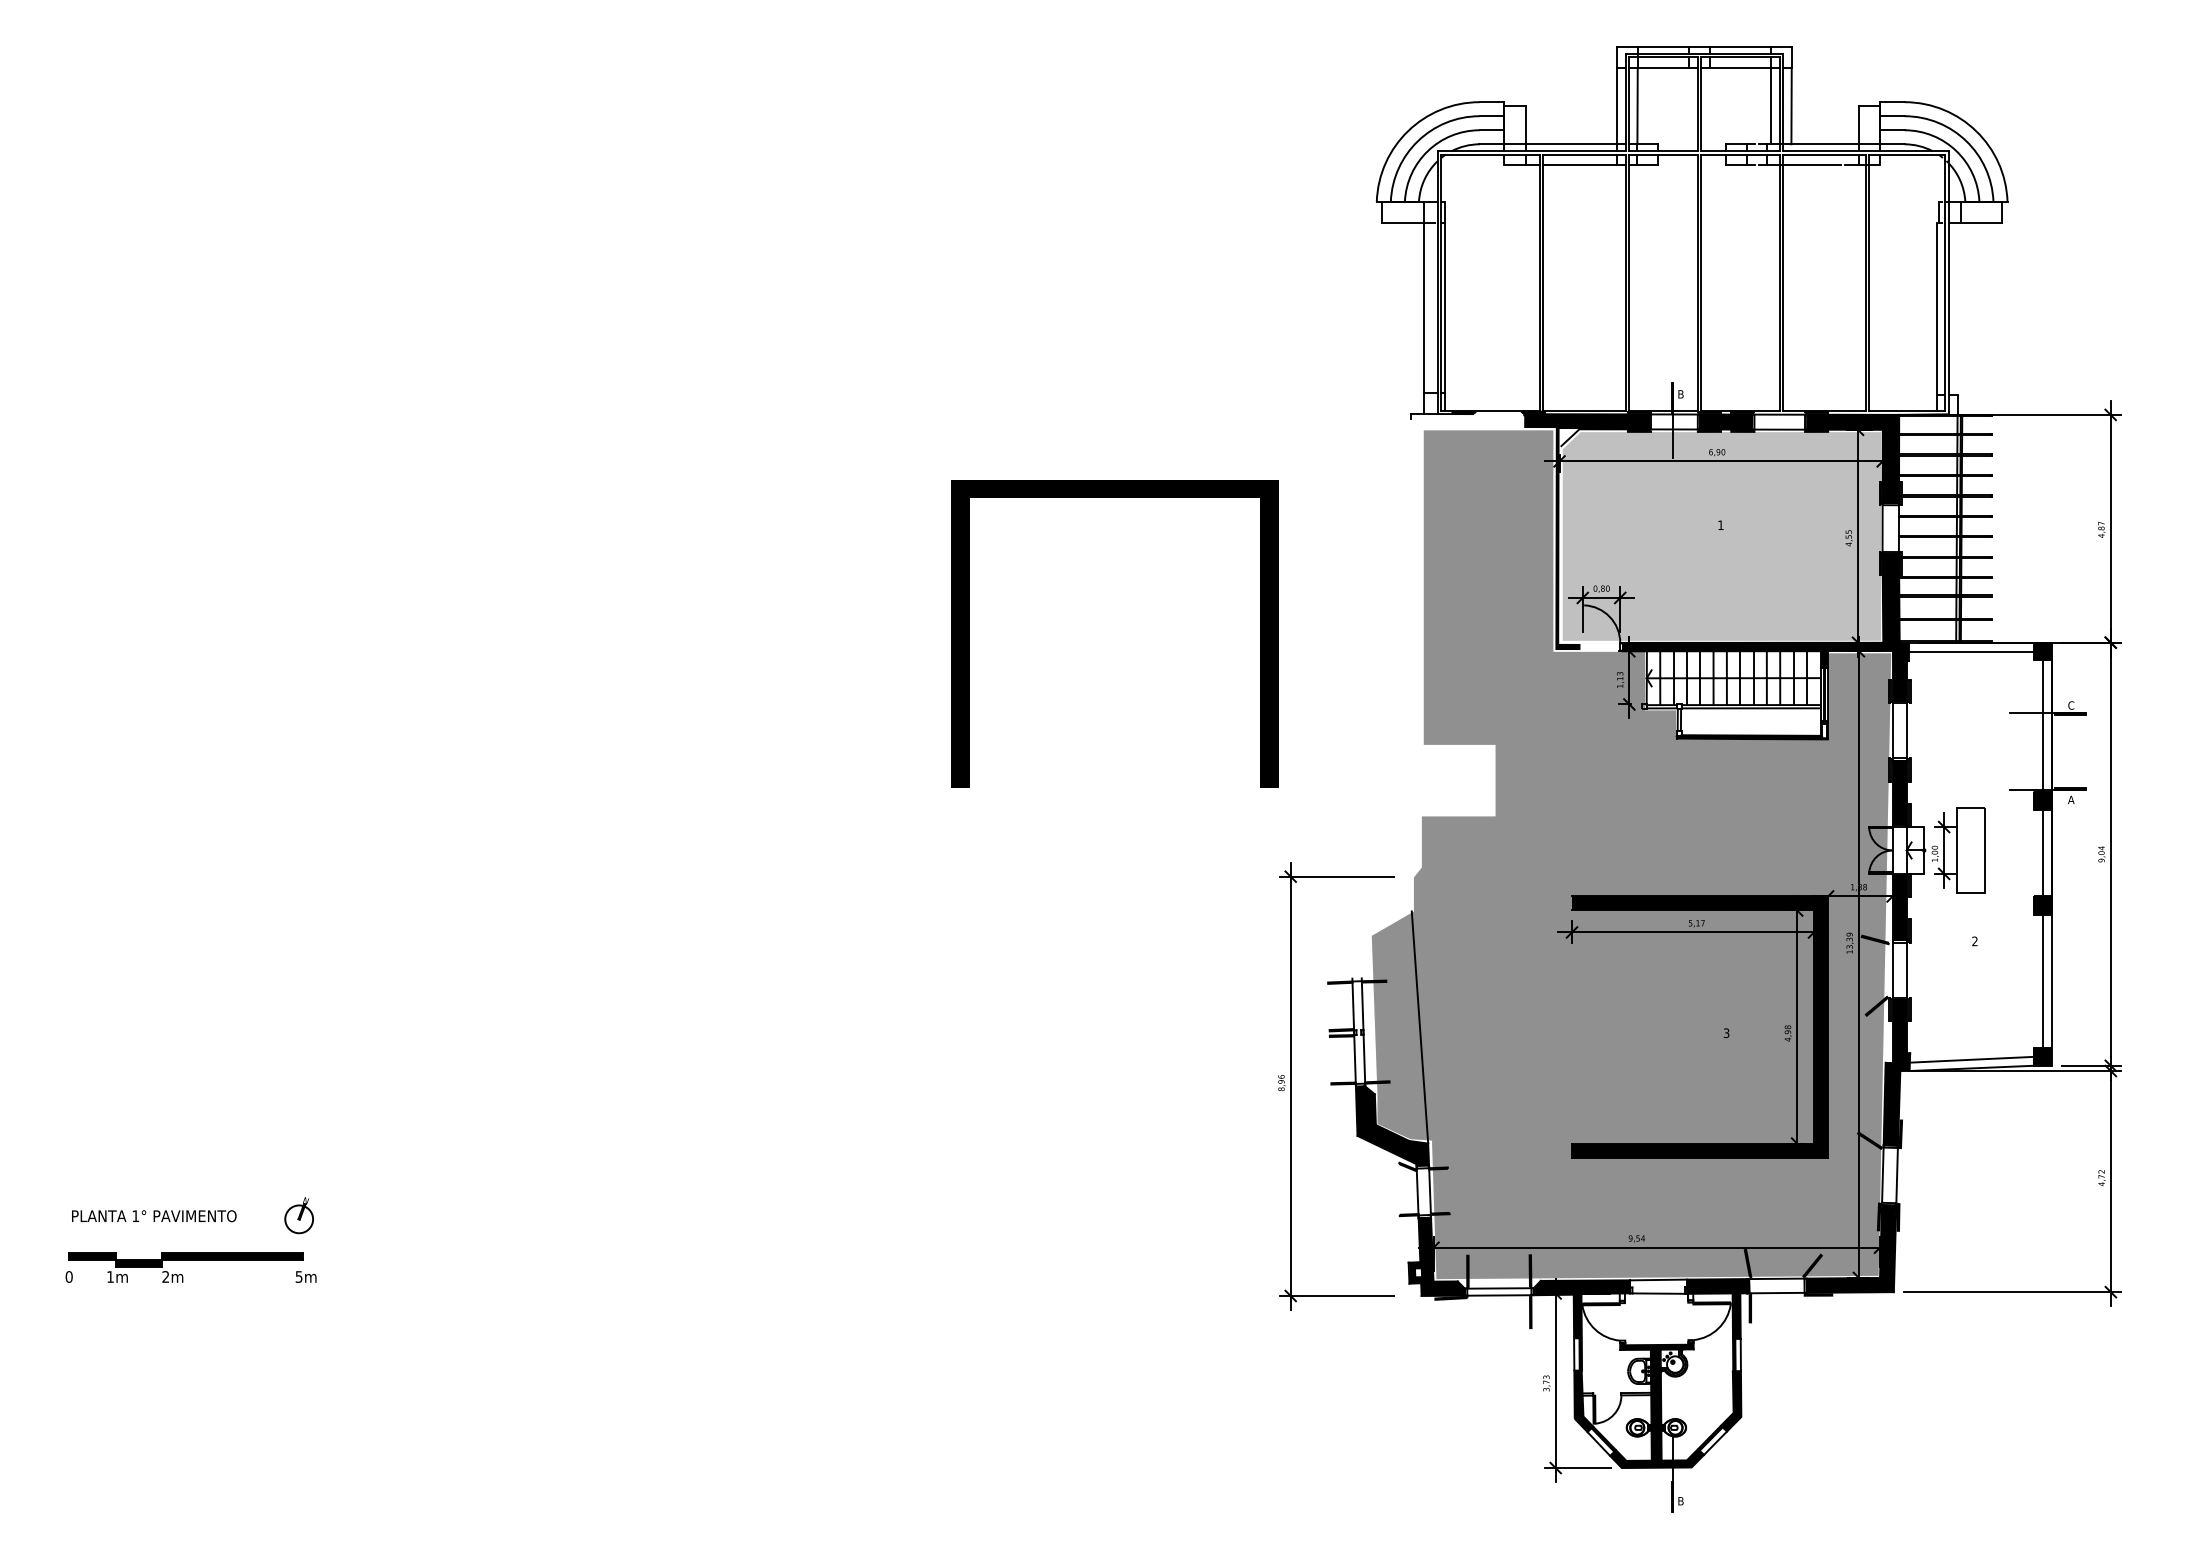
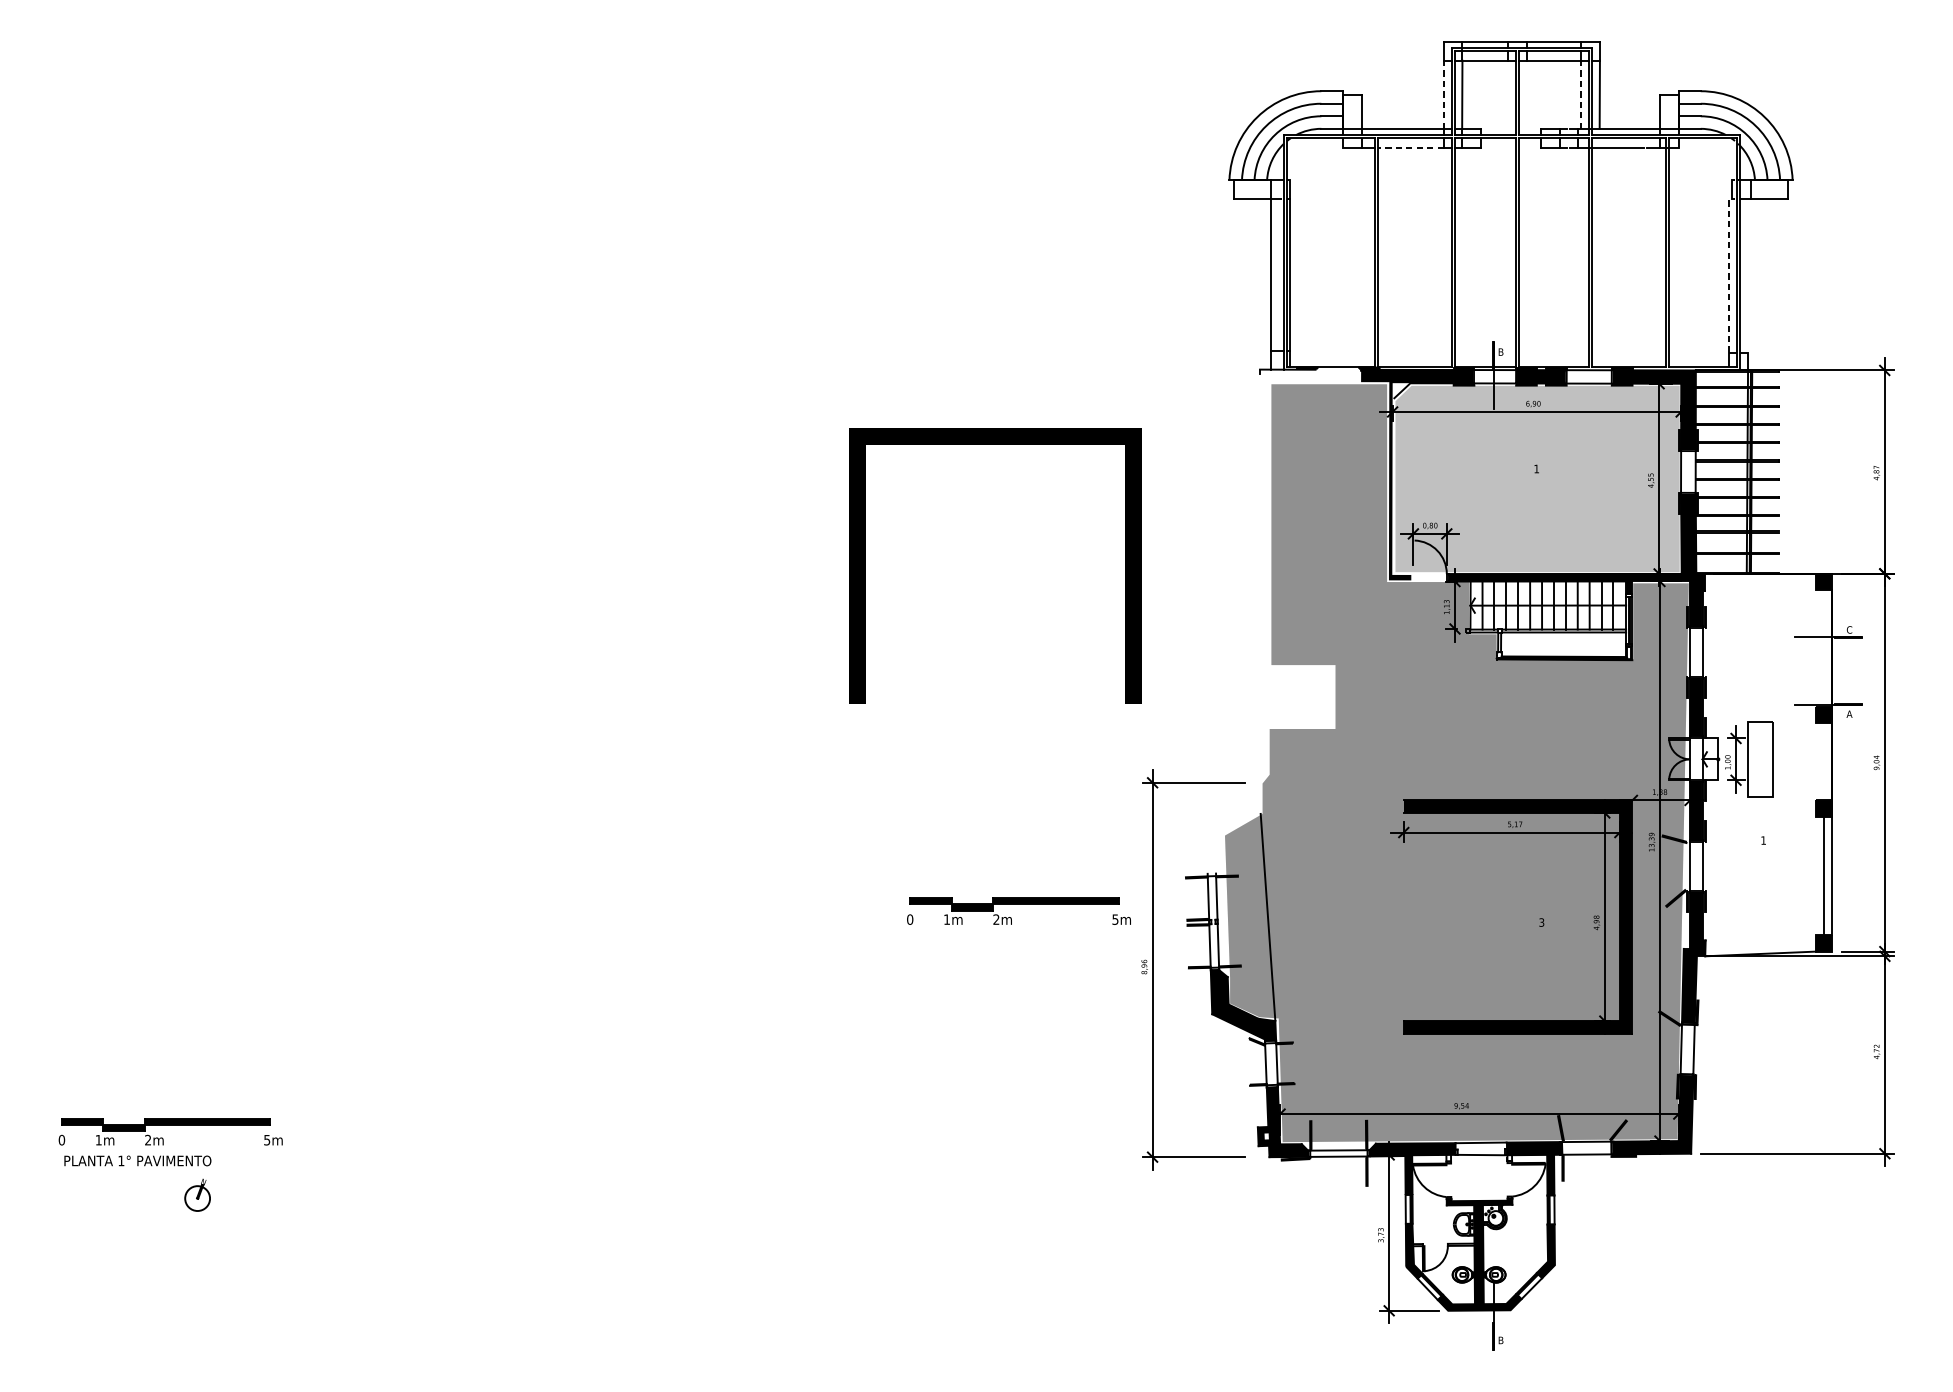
line: (1616, 105) -> (1443, 94), solid -> dashed
line: (1770, 105) -> (1580, 94), solid -> dashed
line: (1579, 165) -> (1410, 147), solid -> dashed
line: (1936, 309) -> (1729, 276), solid -> dashed
line: (1971, 651) -> (1760, 581), removed
line: (2042, 725) -> (1823, 647), removed
line: (2042, 852) -> (1823, 761), removed
text: (1974, 941) -> (1763, 840), 2 -> 1
part: (1140, 1013) -> (1018, 904), added
line: (1971, 1059) -> (1760, 946), removed
part: (298, 1215) -> (196, 1195), moved
text: (154, 1216) -> (138, 1161), moved

